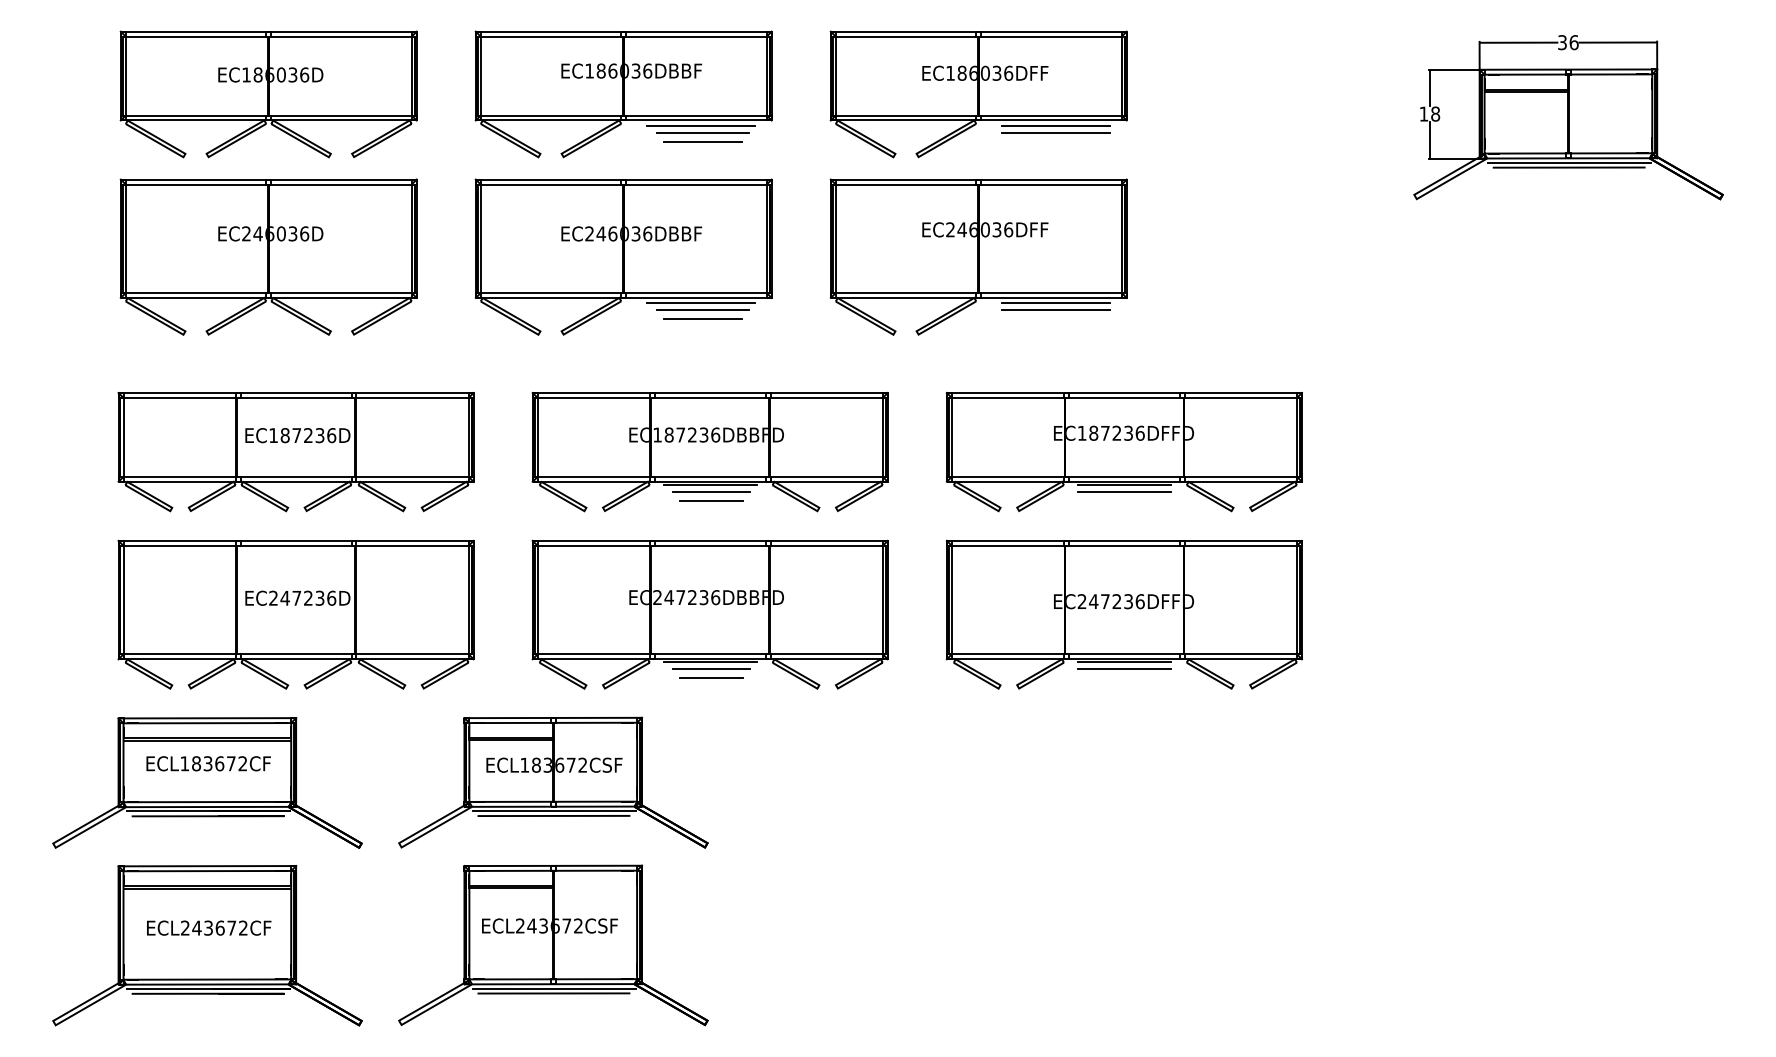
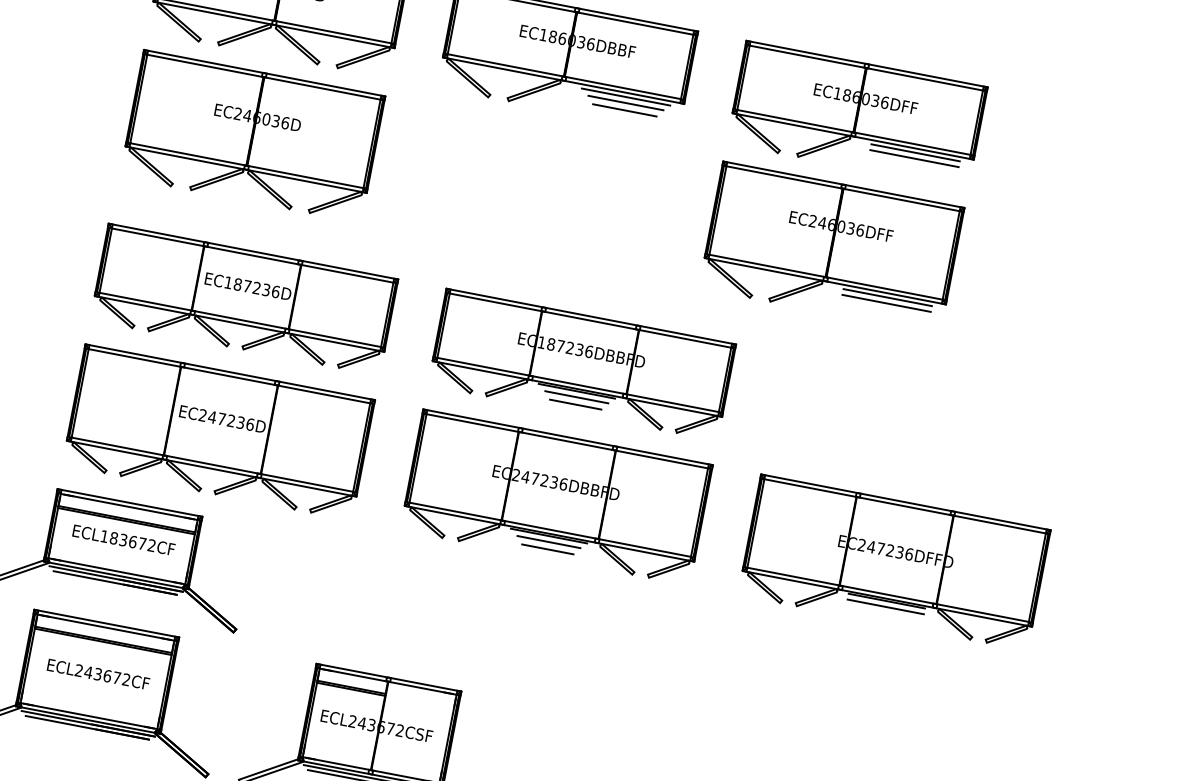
part: (623, 256) -> (541, 191), removed
part: (1123, 452) -> (919, 430), removed
part: (553, 782) -> (402, 609), removed

